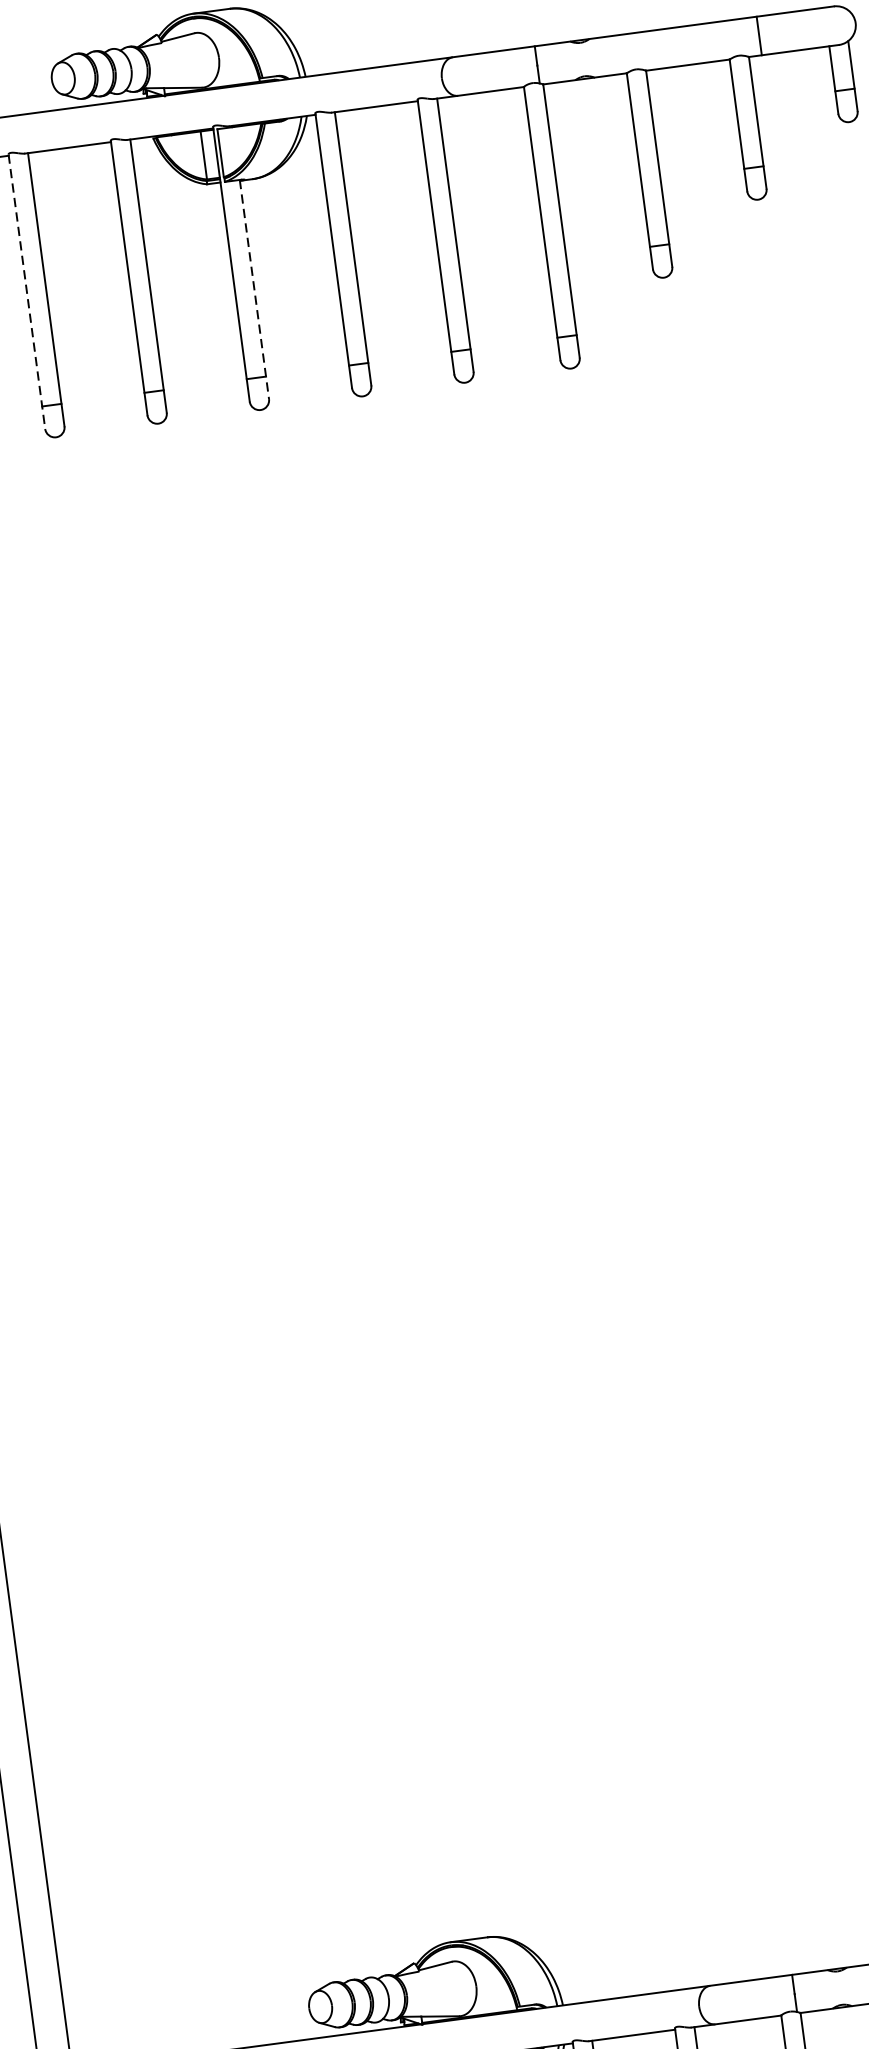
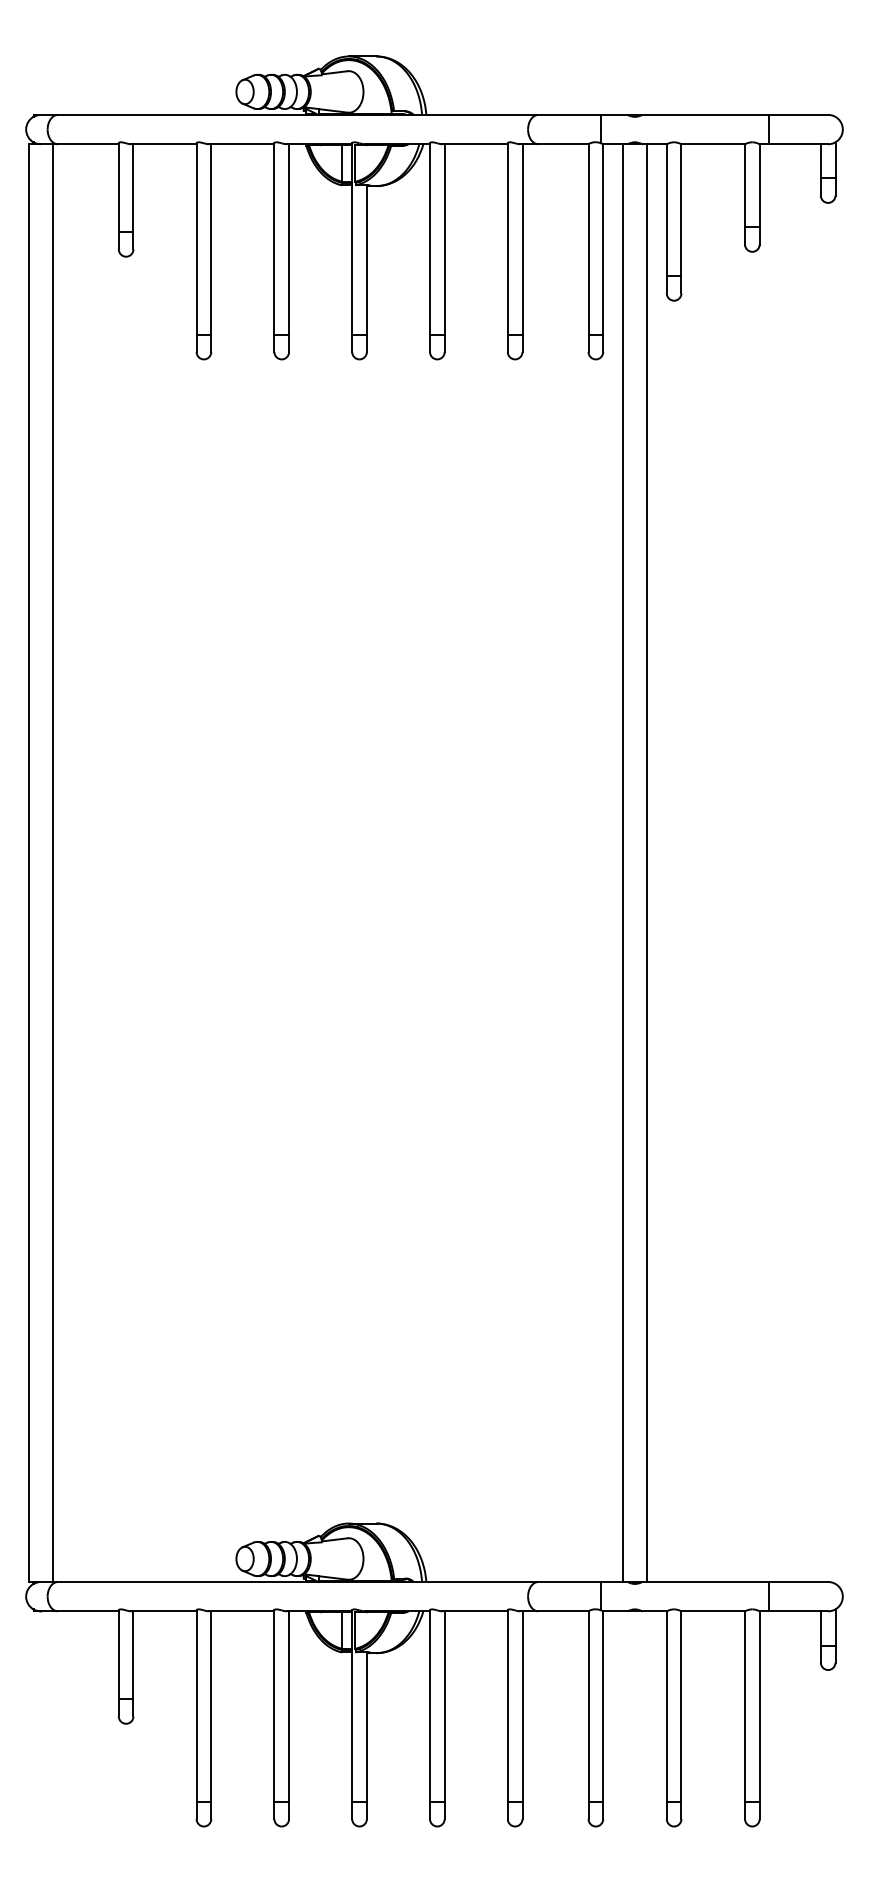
line: (254, 290) -> (366, 269), dashed -> solid
line: (26, 292) -> (196, 248), dashed -> solid
line: (727, 1020) -> (647, 862), added
line: (694, 1025) -> (622, 862), added

